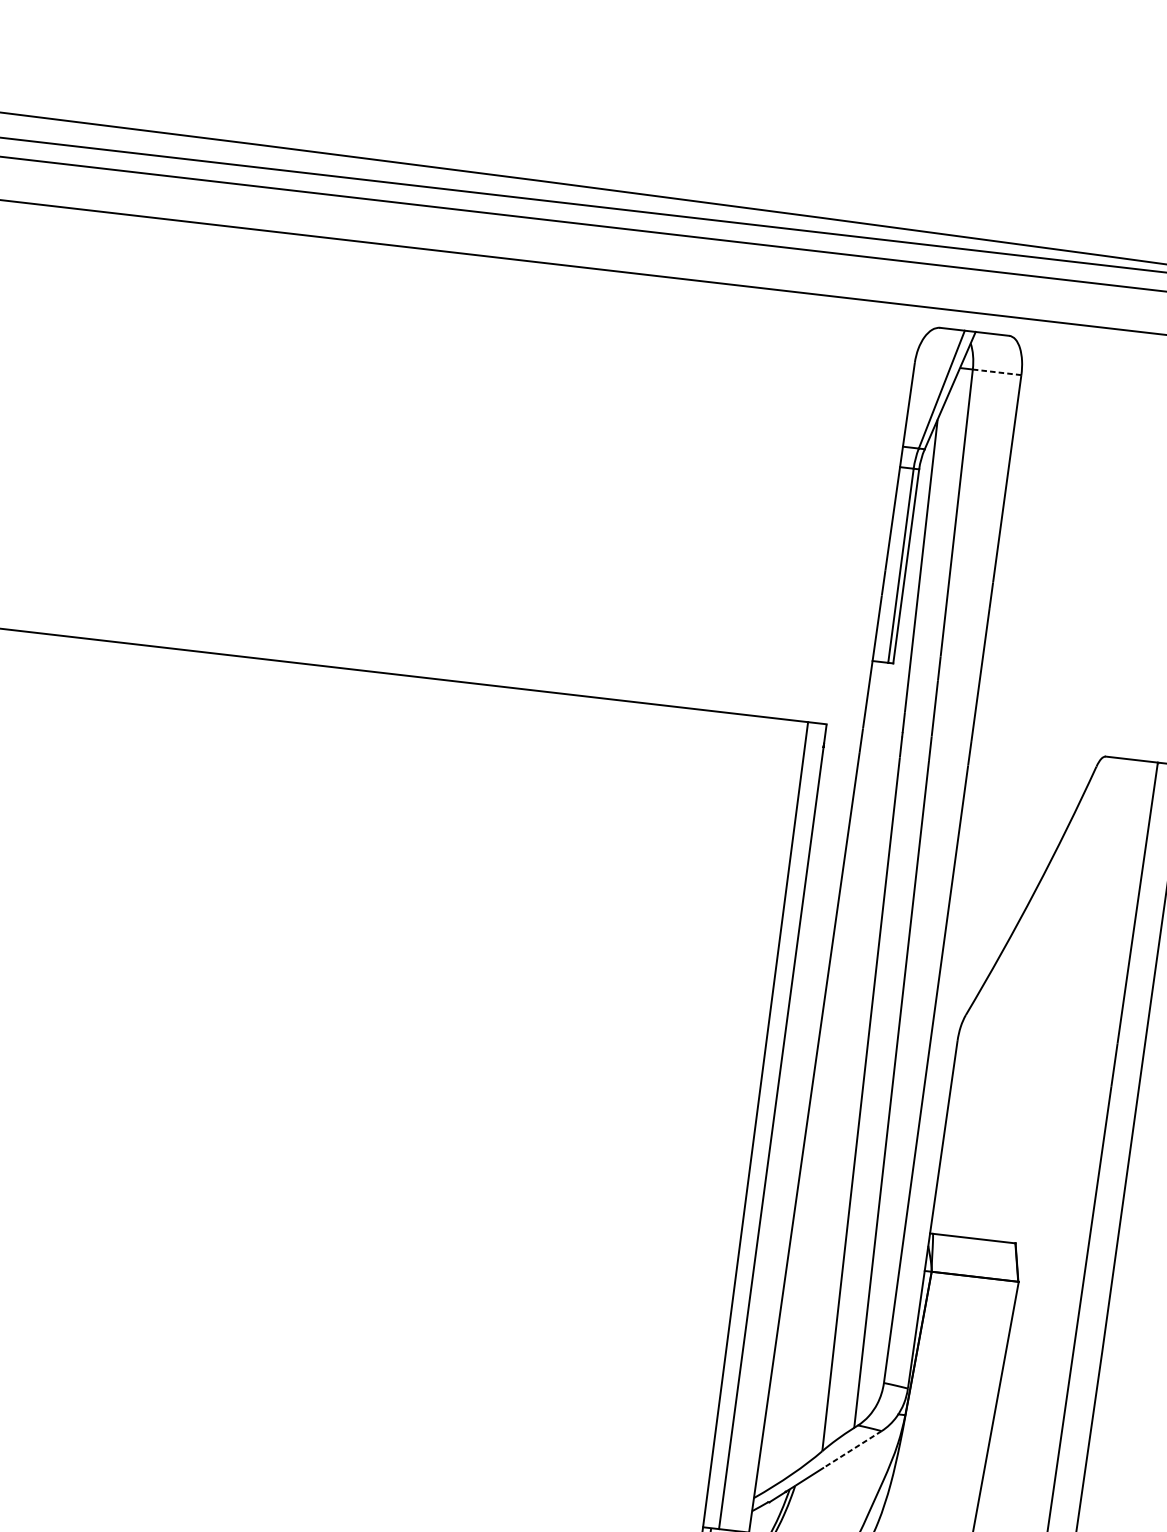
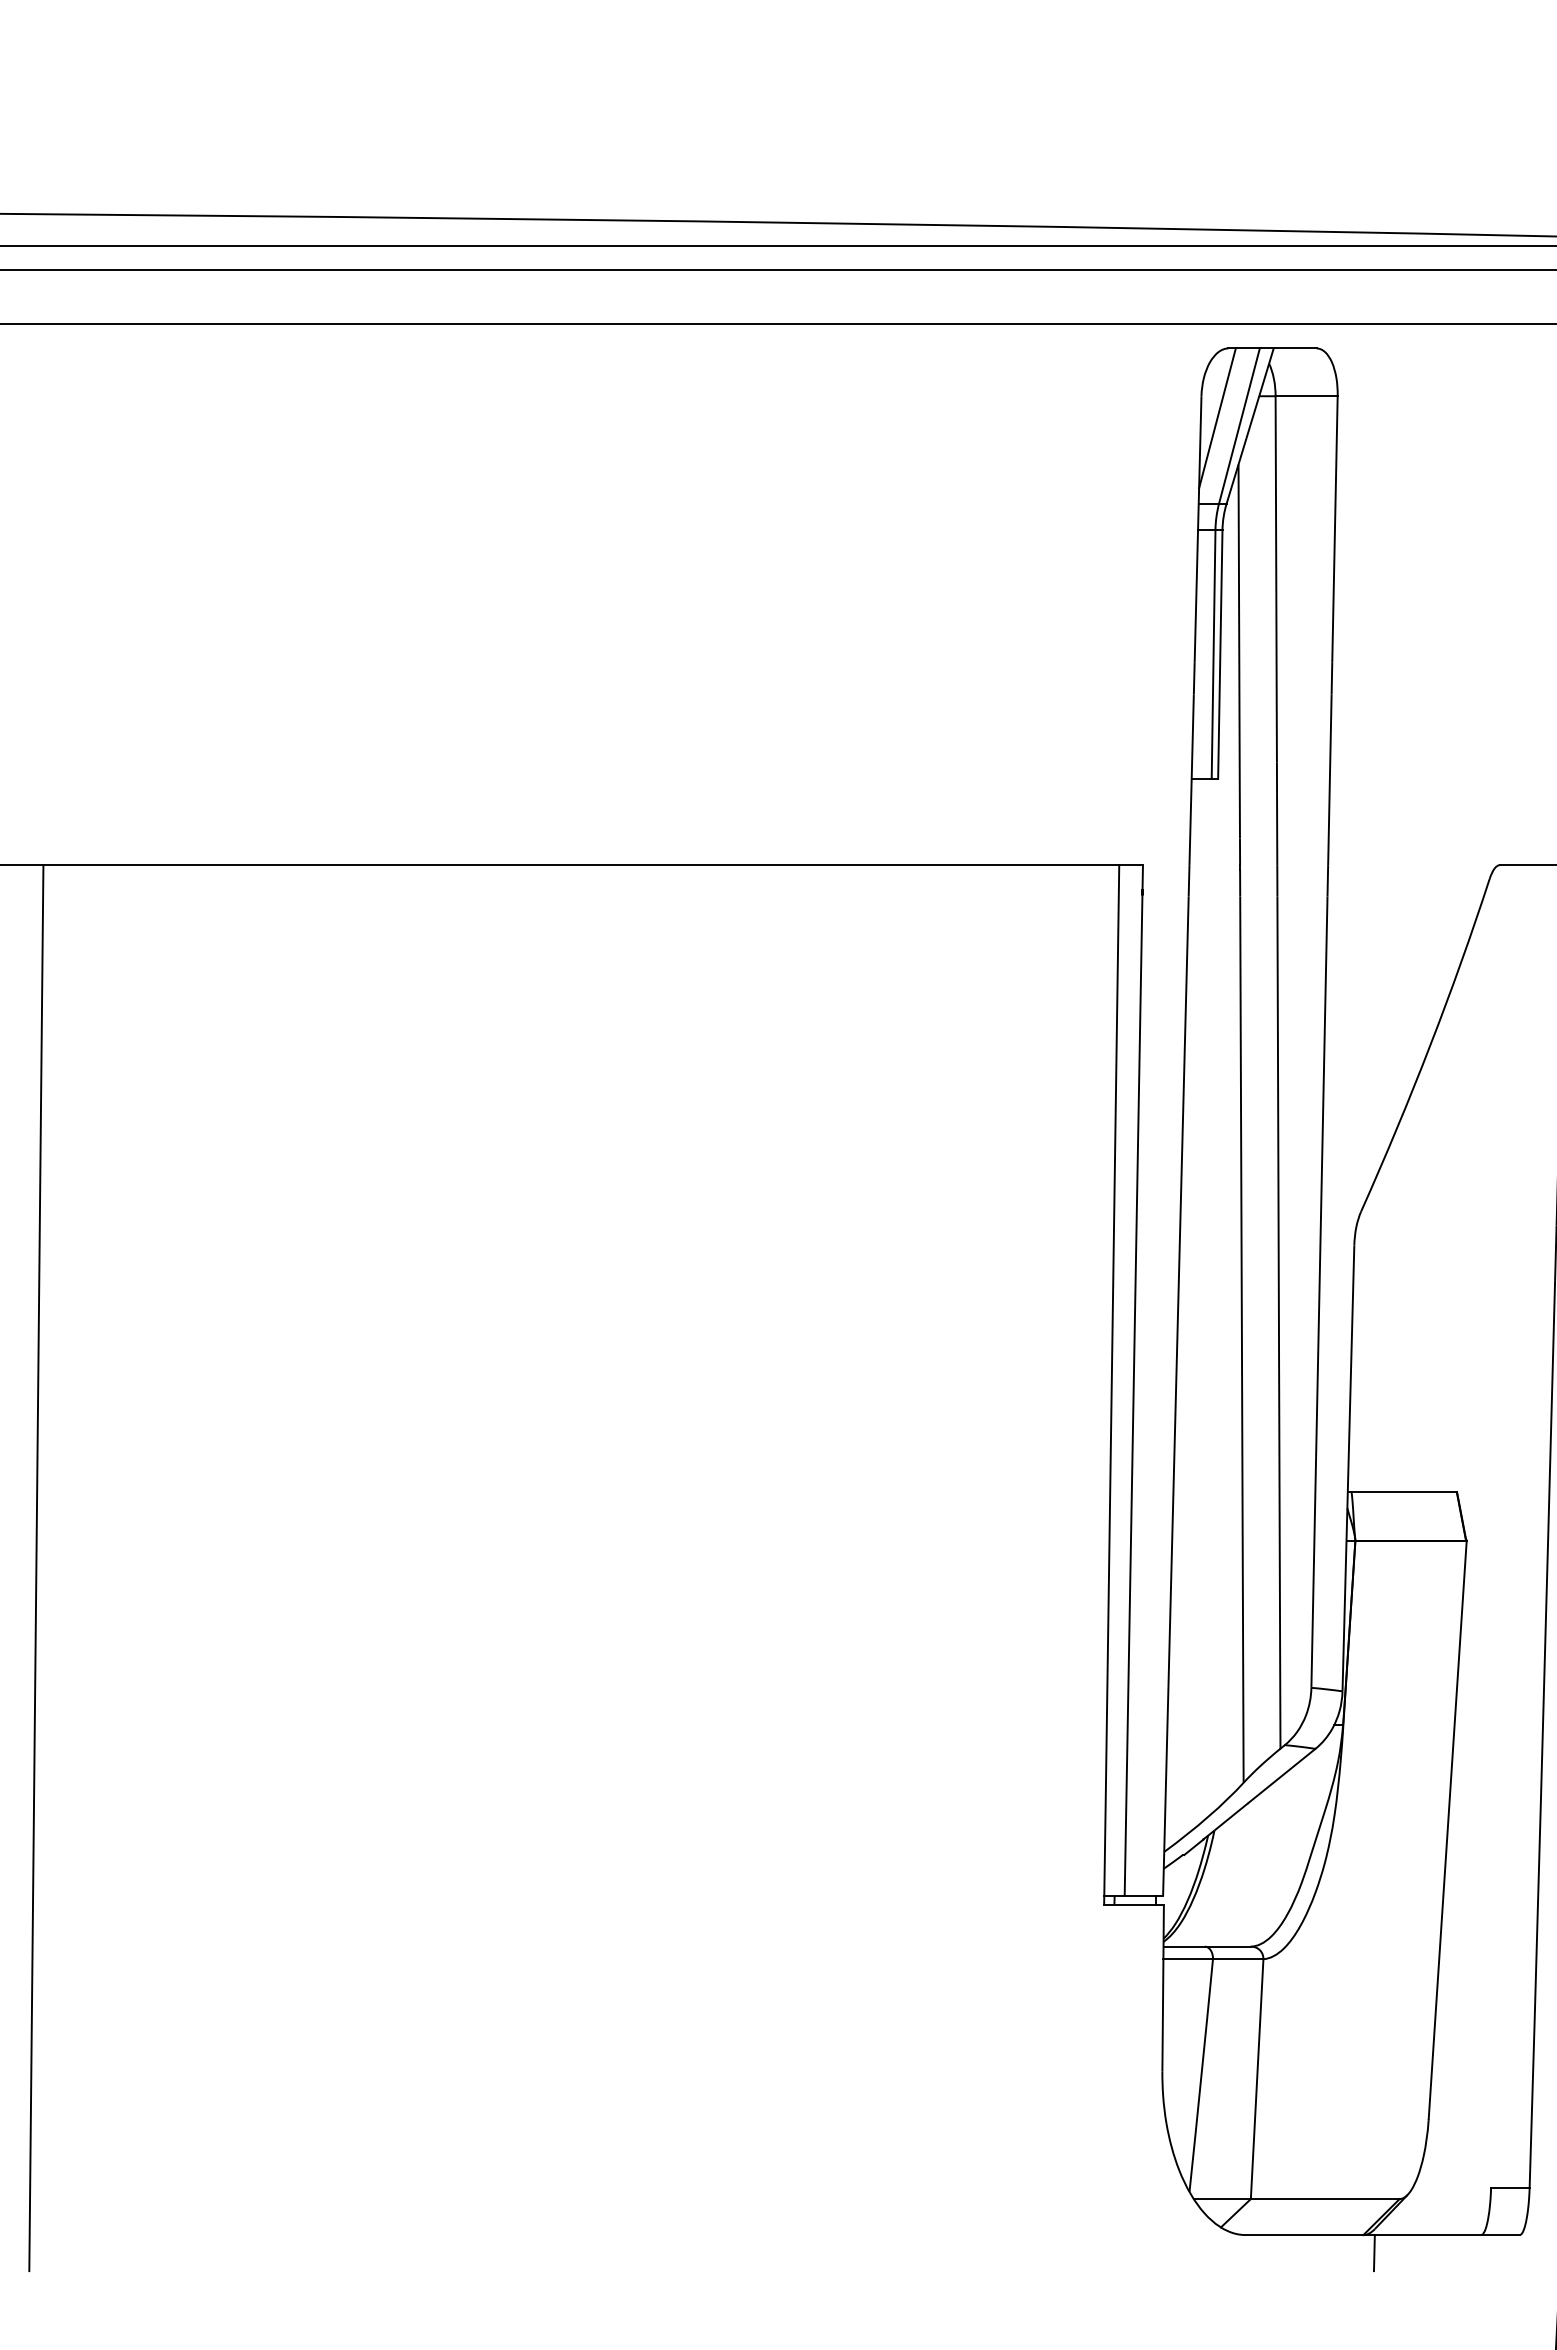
line: (997, 372) -> (1307, 396), dashed -> solid
line: (925, 381) -> (1217, 418), added
line: (852, 1449) -> (1281, 1776), dashed -> solid

